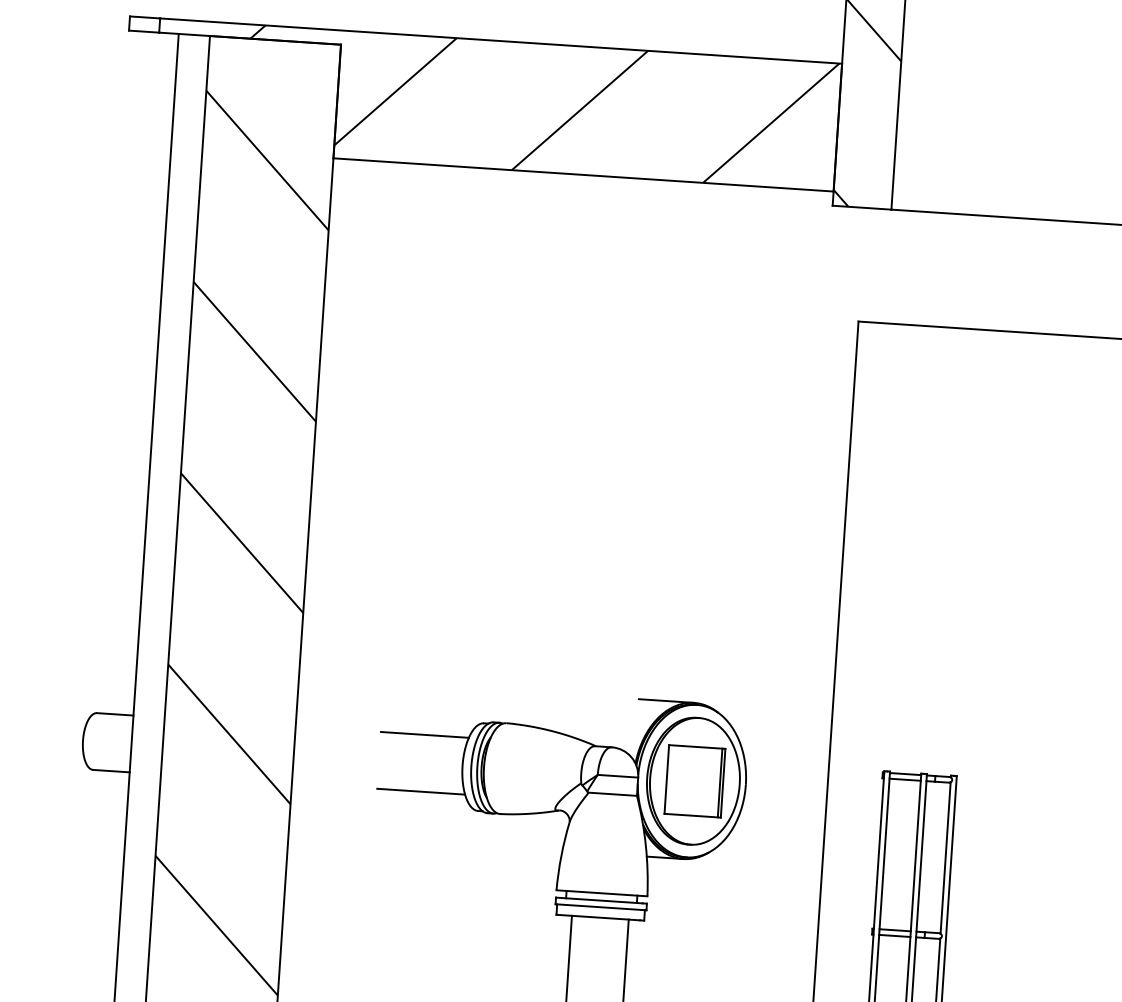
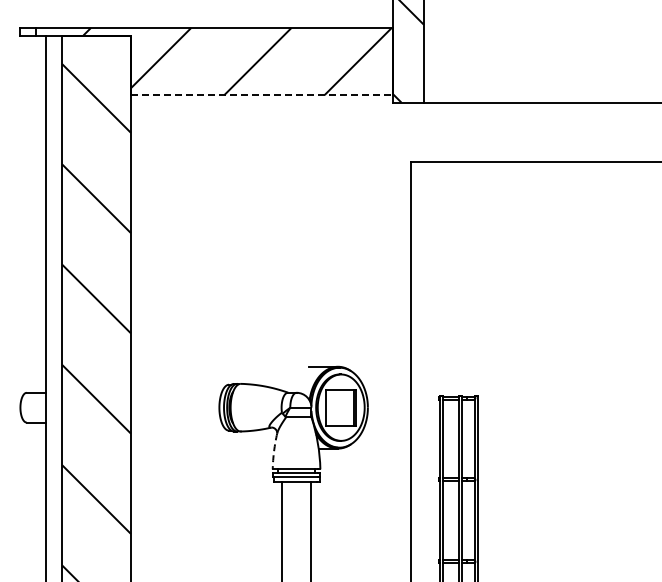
line: (584, 175) -> (262, 95), solid -> dashed
line: (424, 734) -> (198, 392), removed
line: (420, 791) -> (198, 422), removed
arc: (562, 856) -> (274, 451), solid -> dashed

